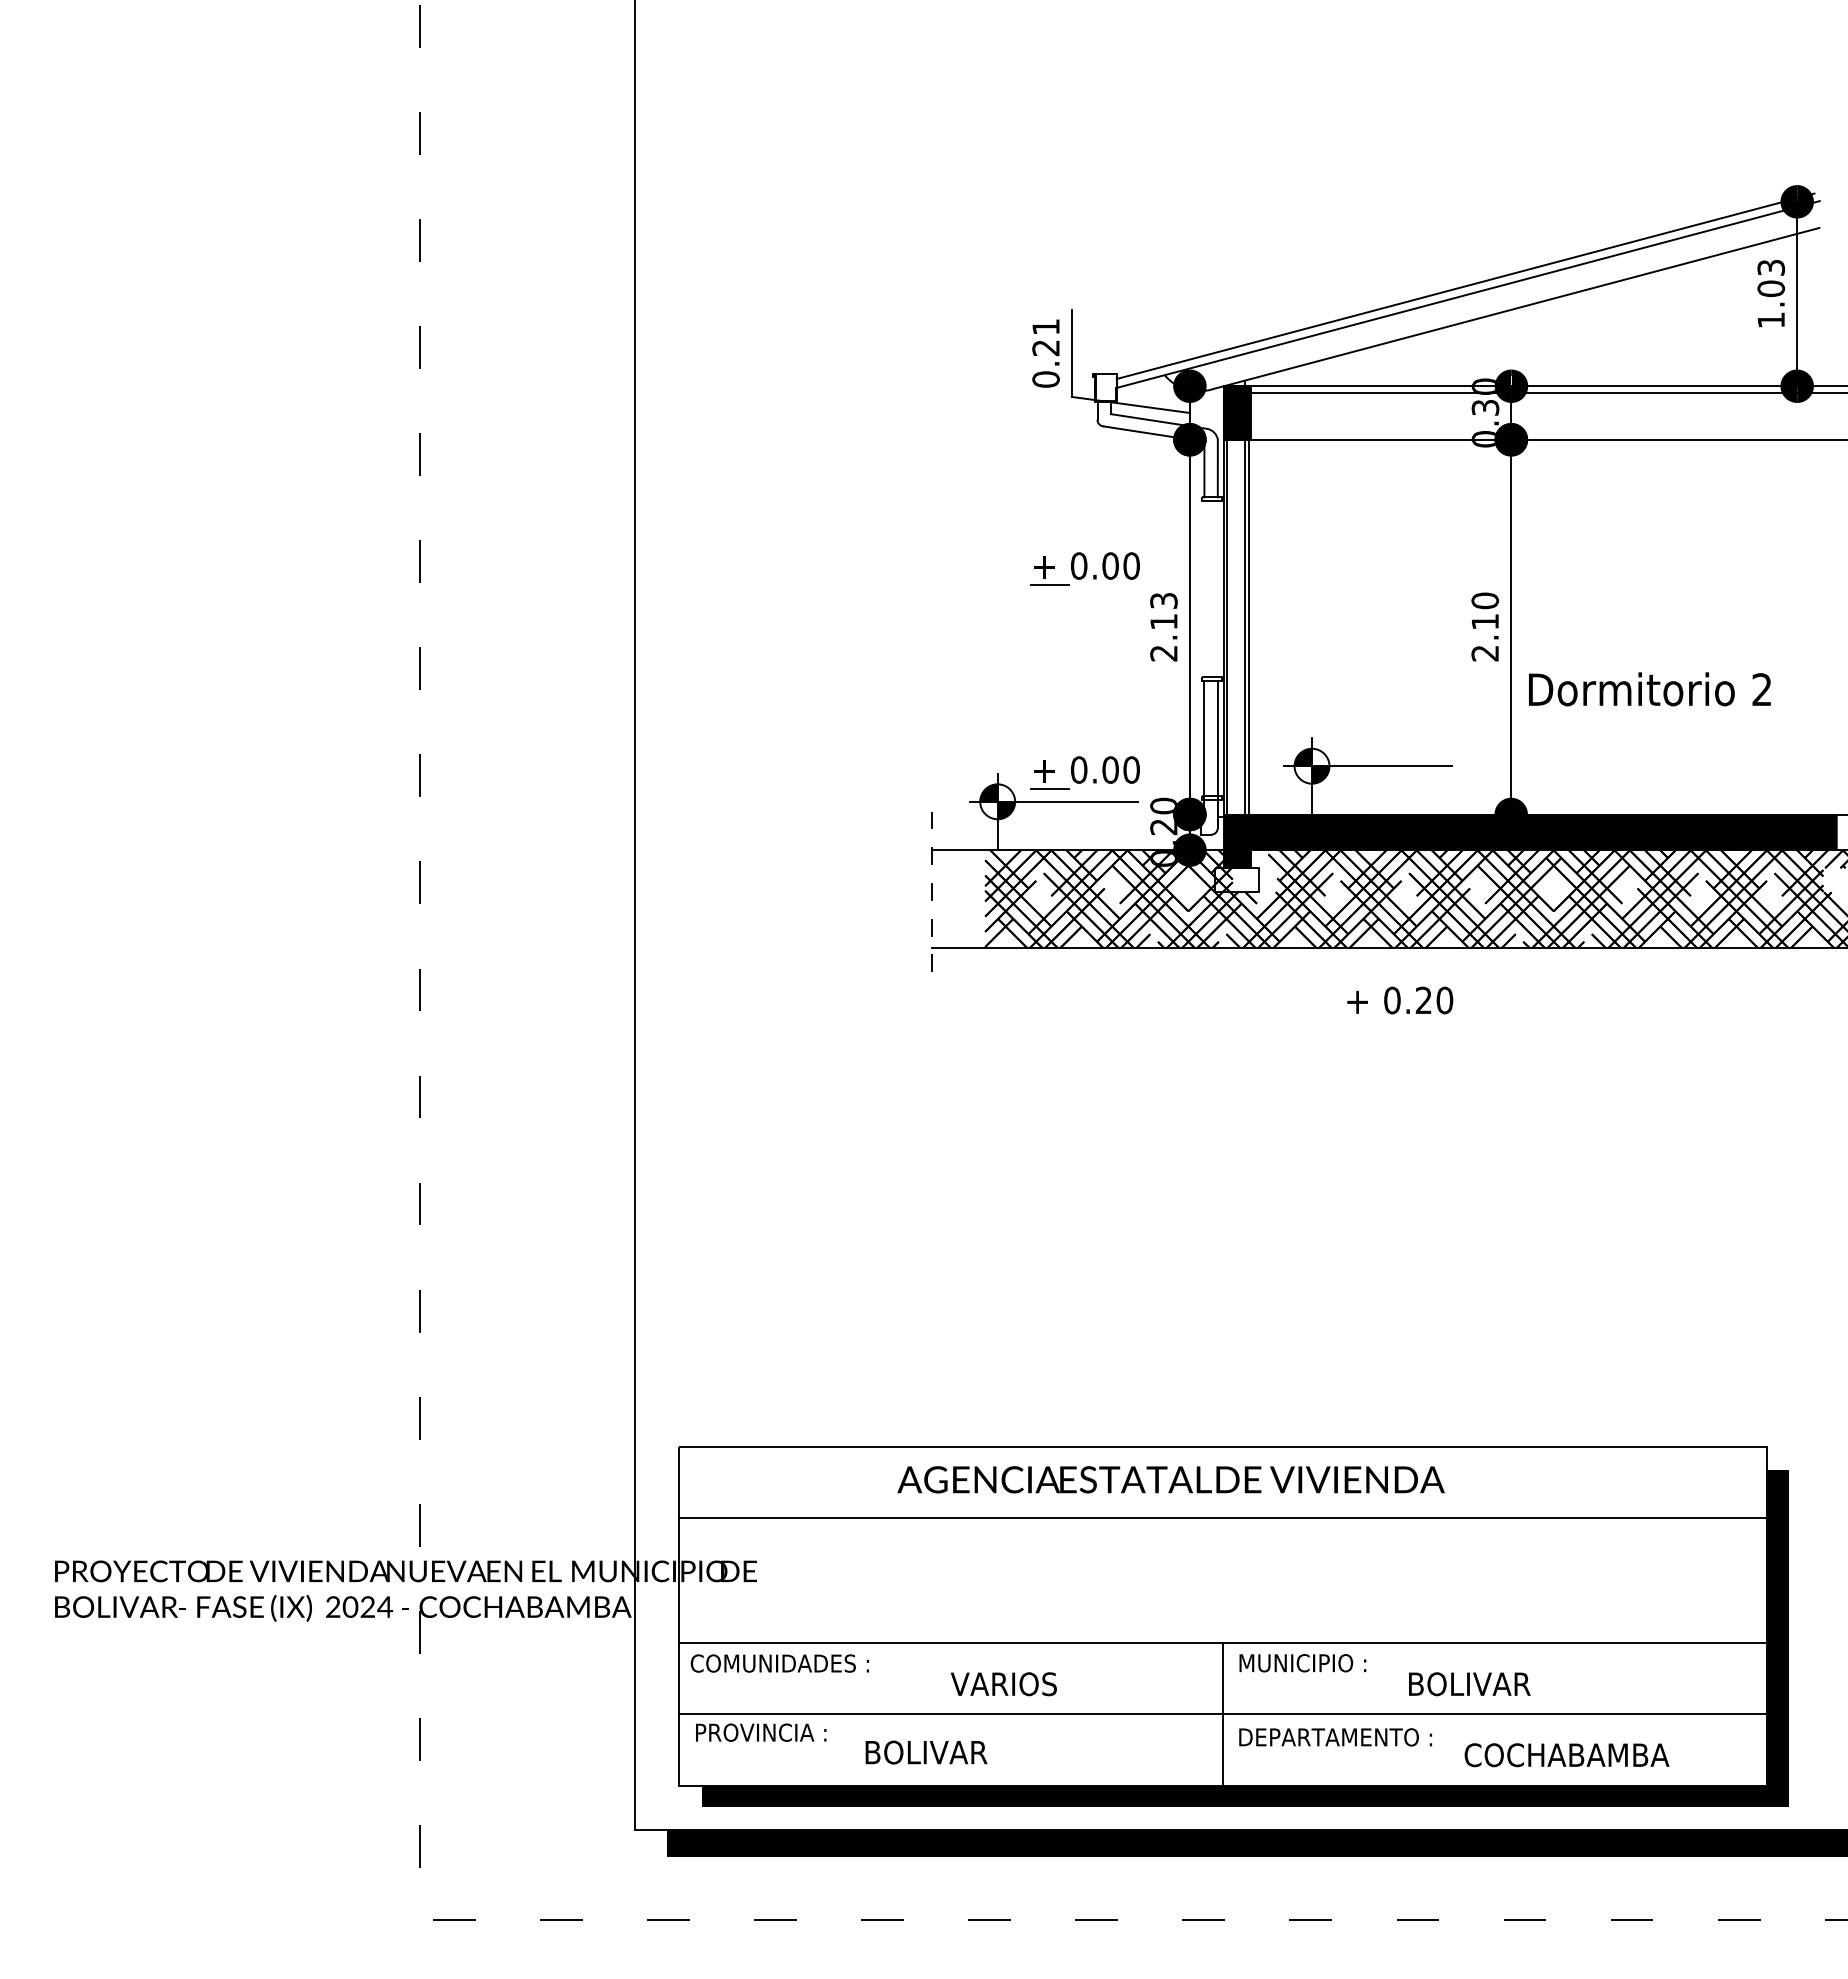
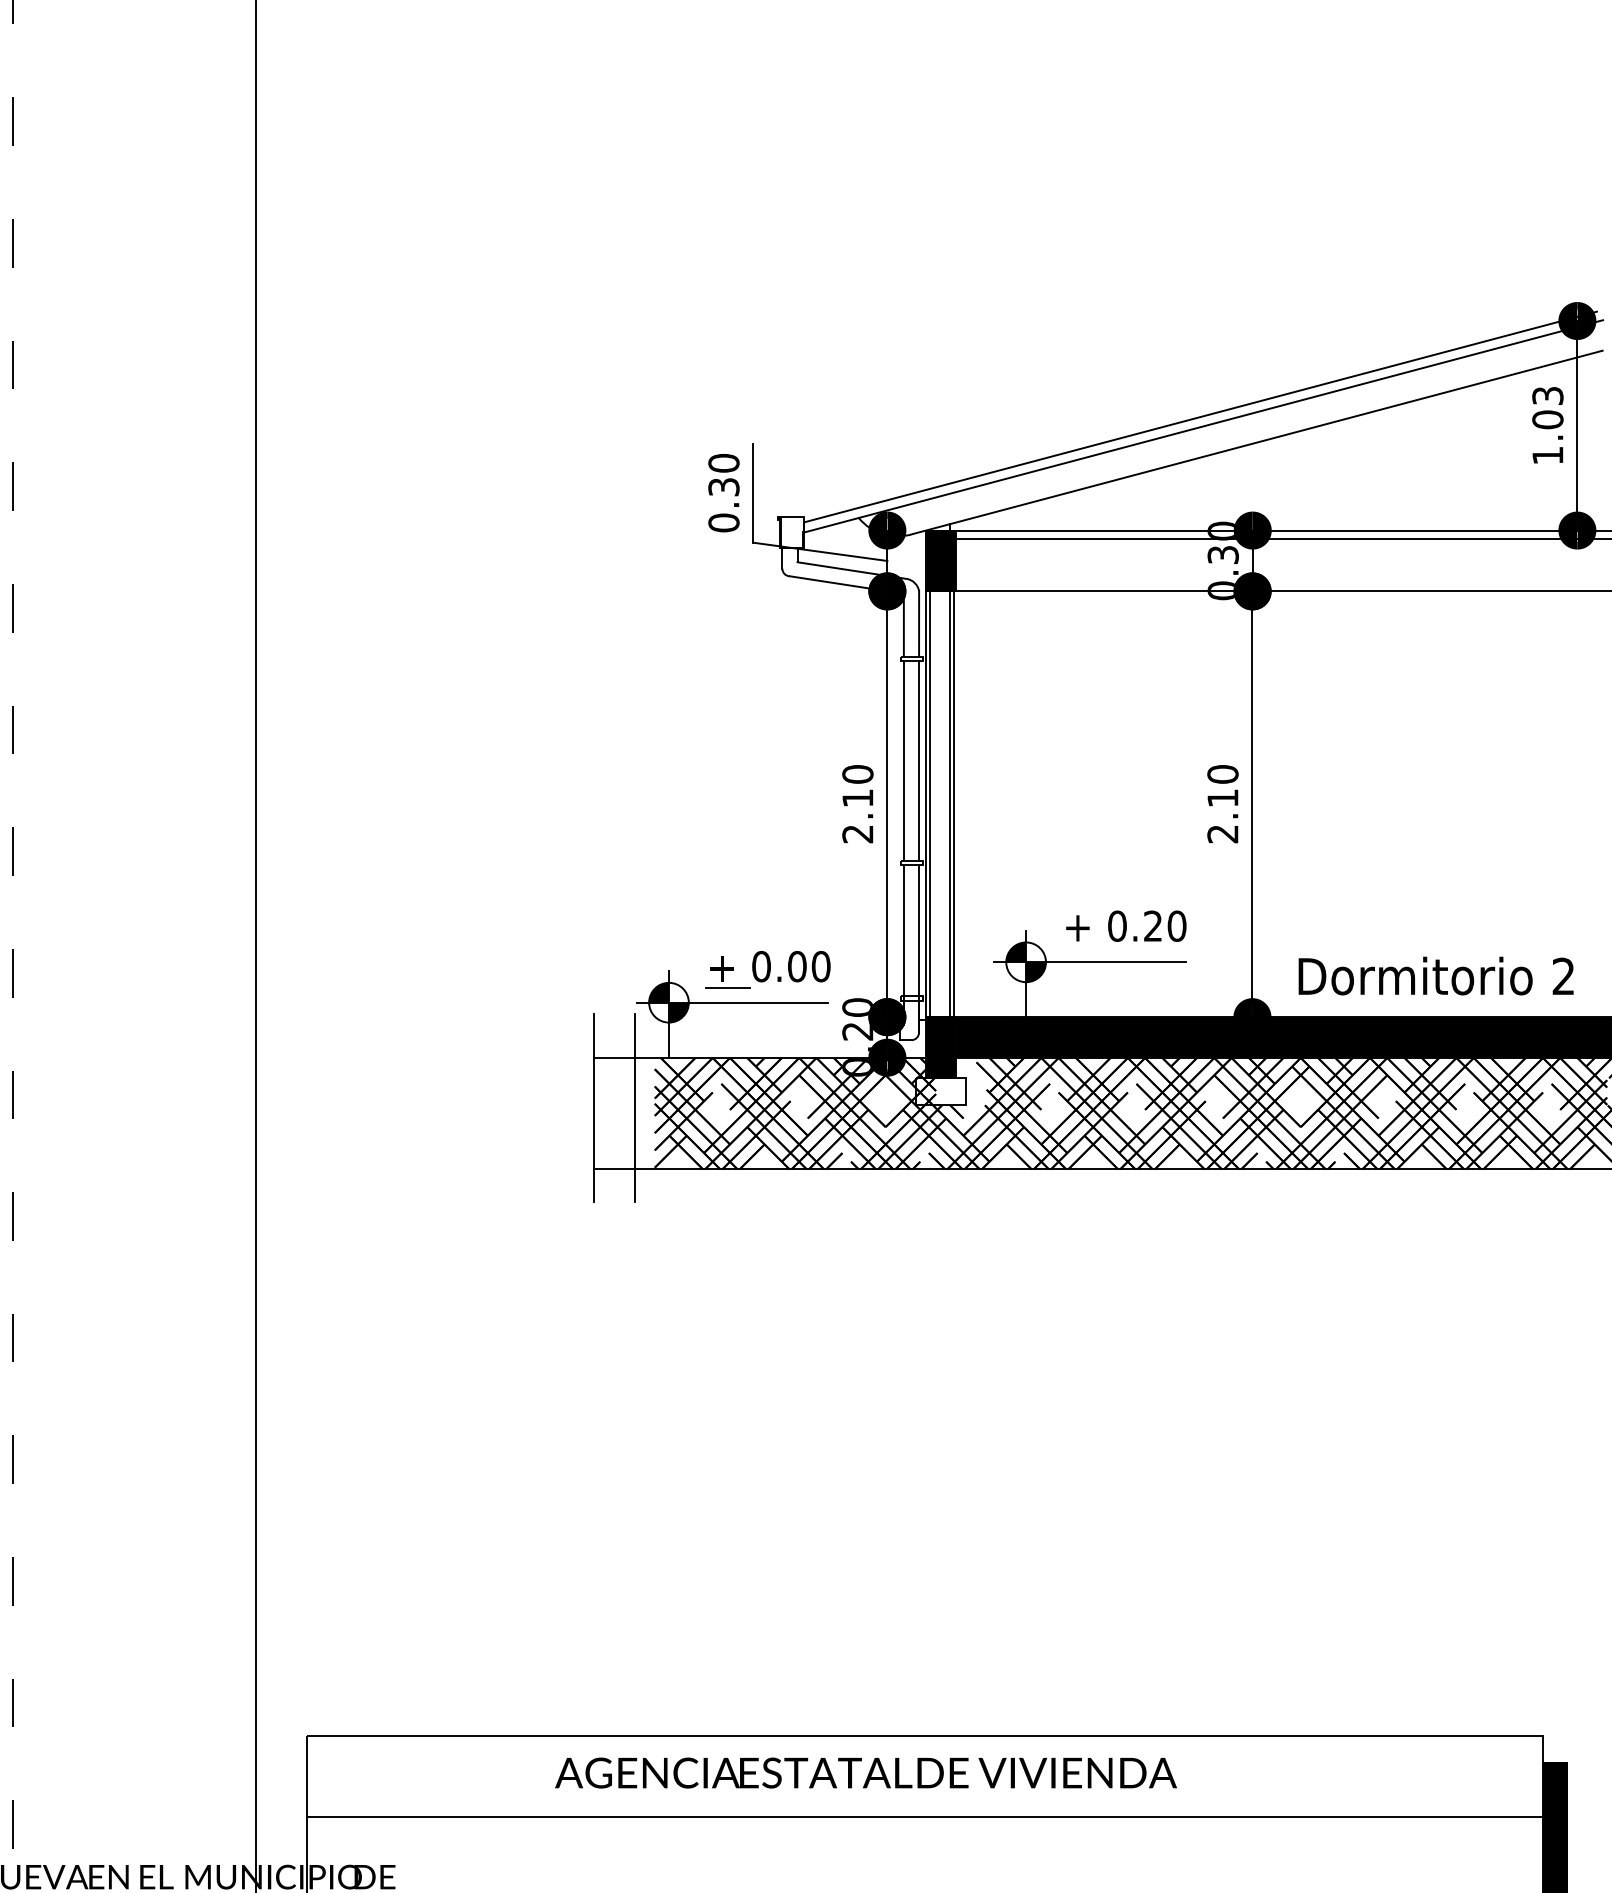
text: (1045, 337) -> (723, 475), 0.21 -> 0.30
part: (1084, 568) -> (767, 737), removed
line: (1204, 588) -> (903, 760), added
line: (1217, 588) -> (918, 760), added
text: (1163, 600) -> (857, 774), 2.13 -> 2.10
text: (1649, 689) -> (1435, 976), moved
line: (931, 894) -> (593, 1108), dashed -> solid
line: (967, 894) -> (634, 1108), added
text: (1400, 1000) -> (1126, 926), moved

